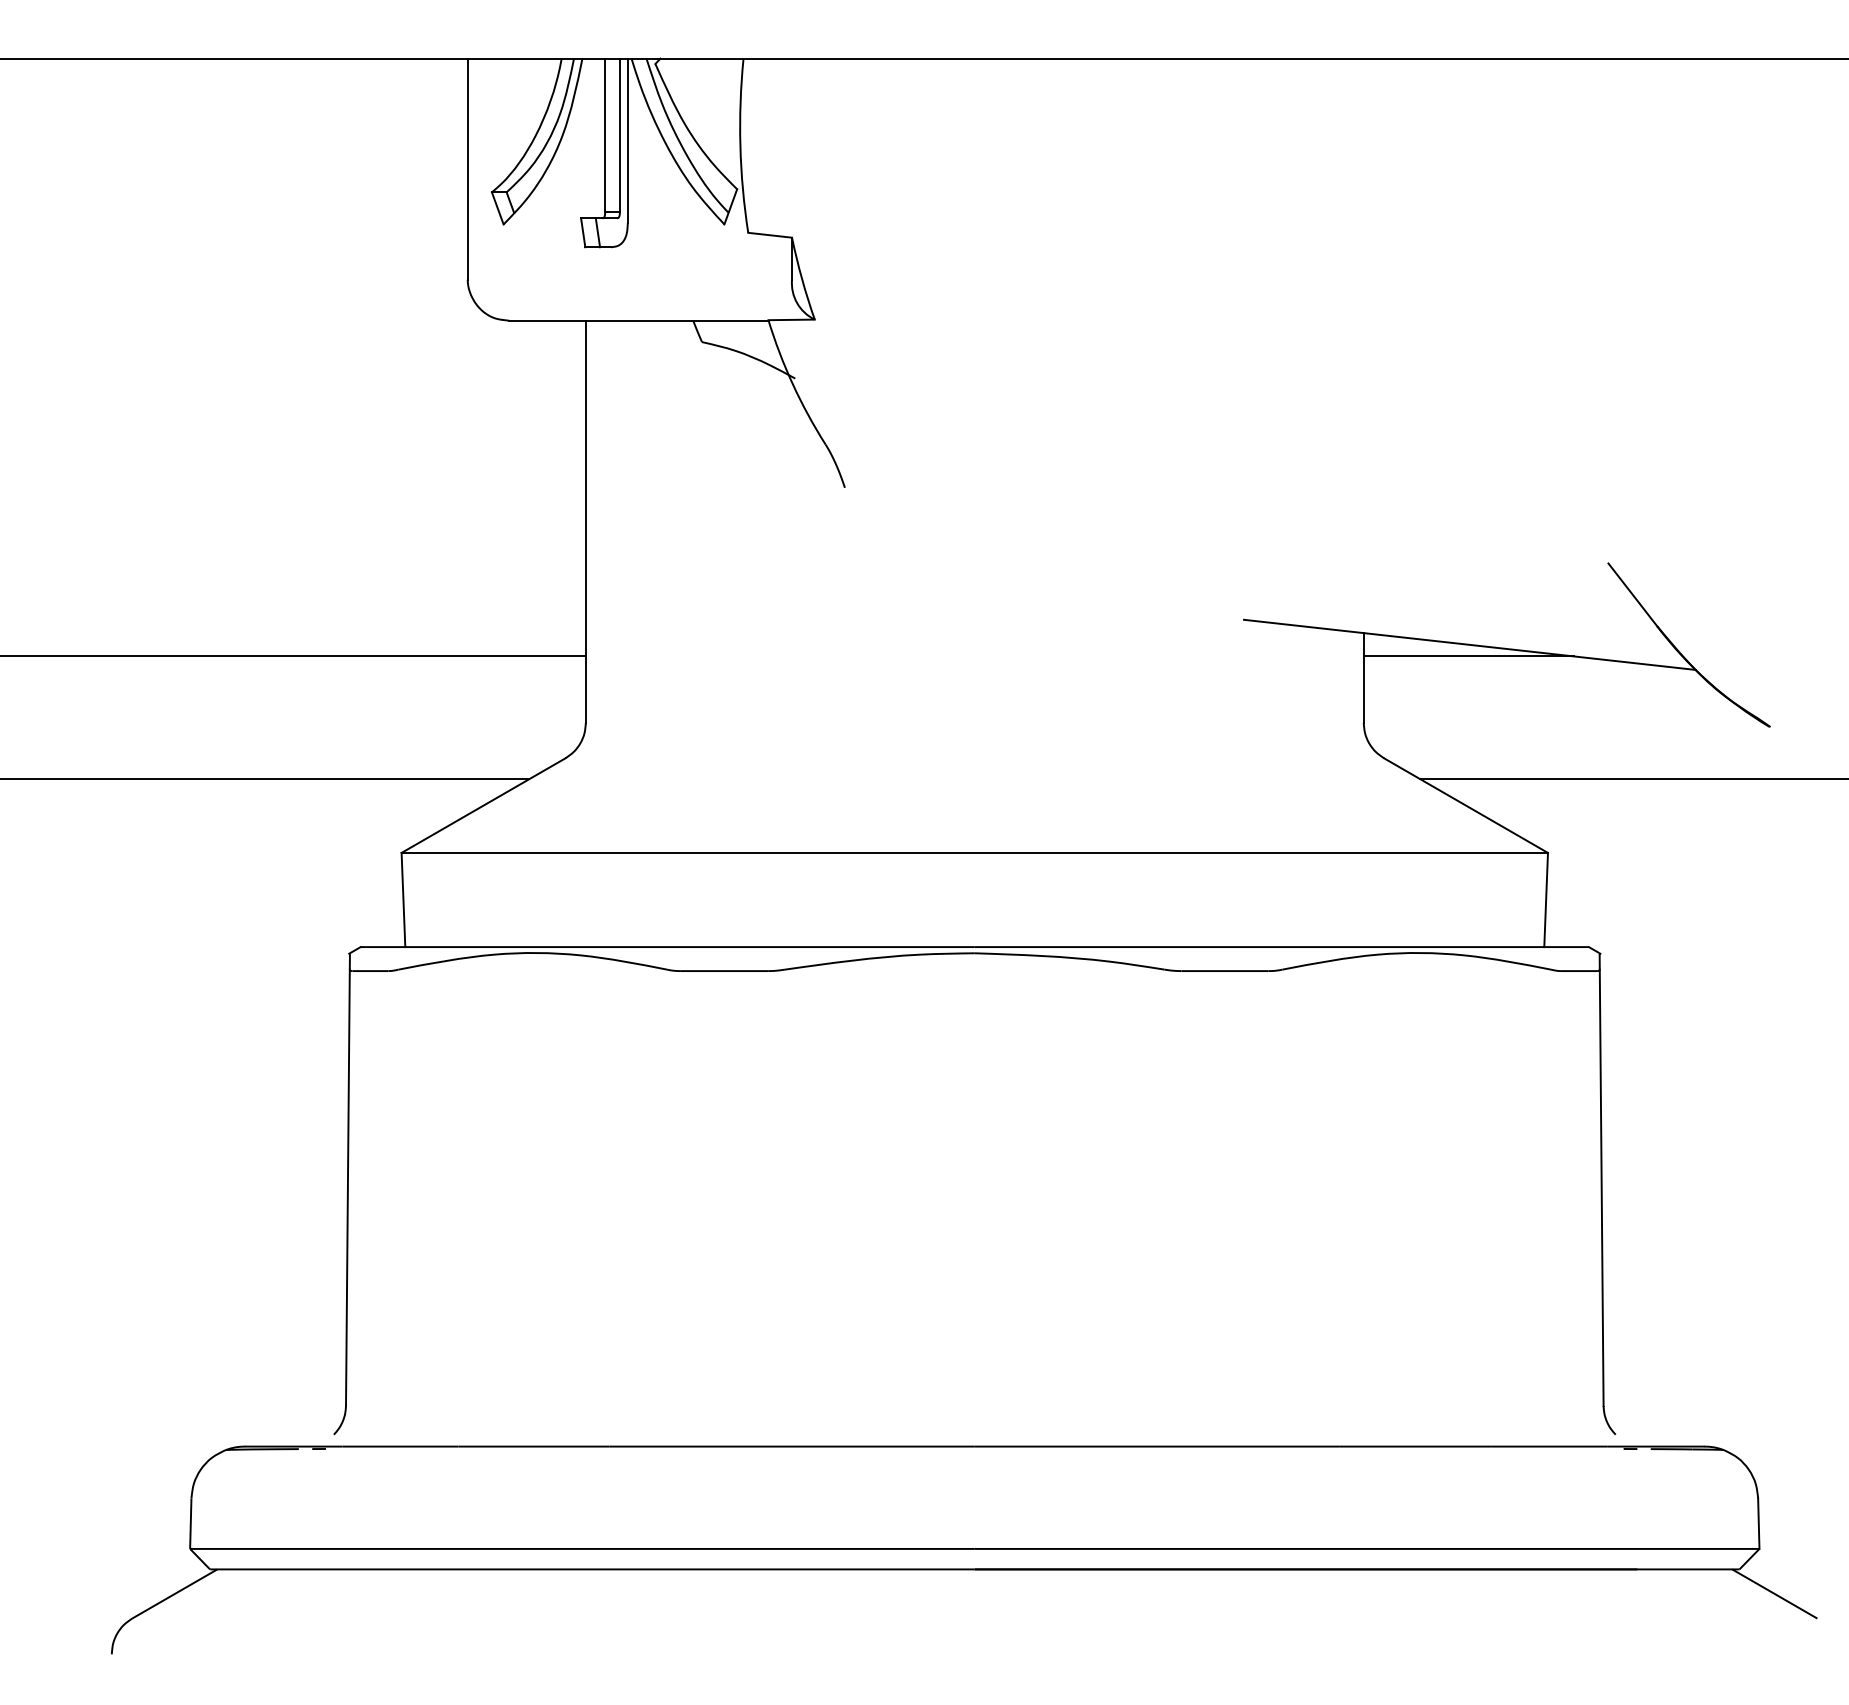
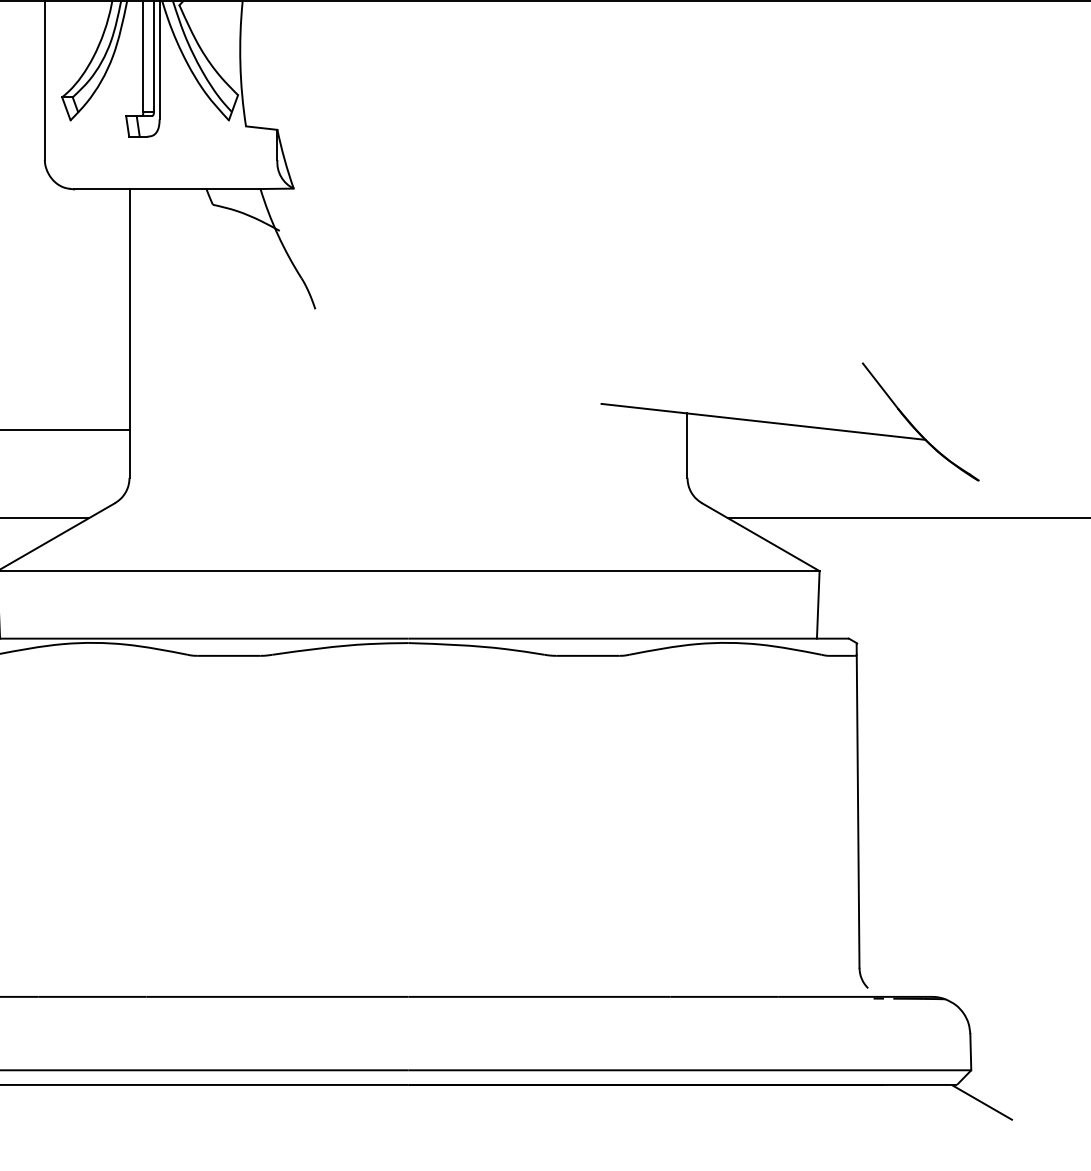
line: (1468, 656) -> (762, 430), removed

